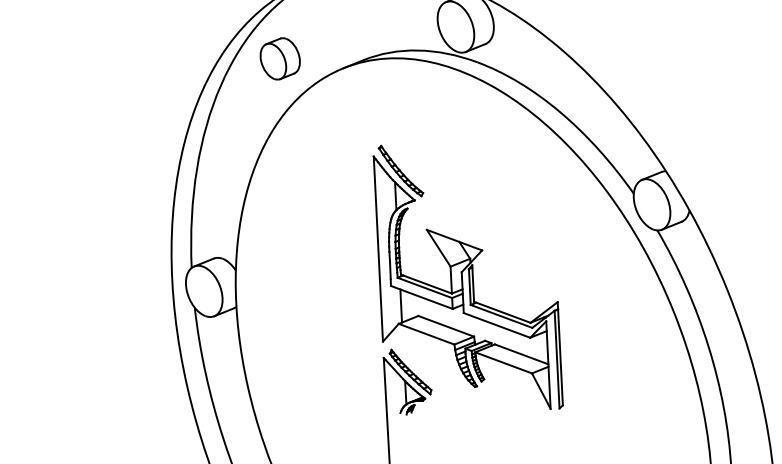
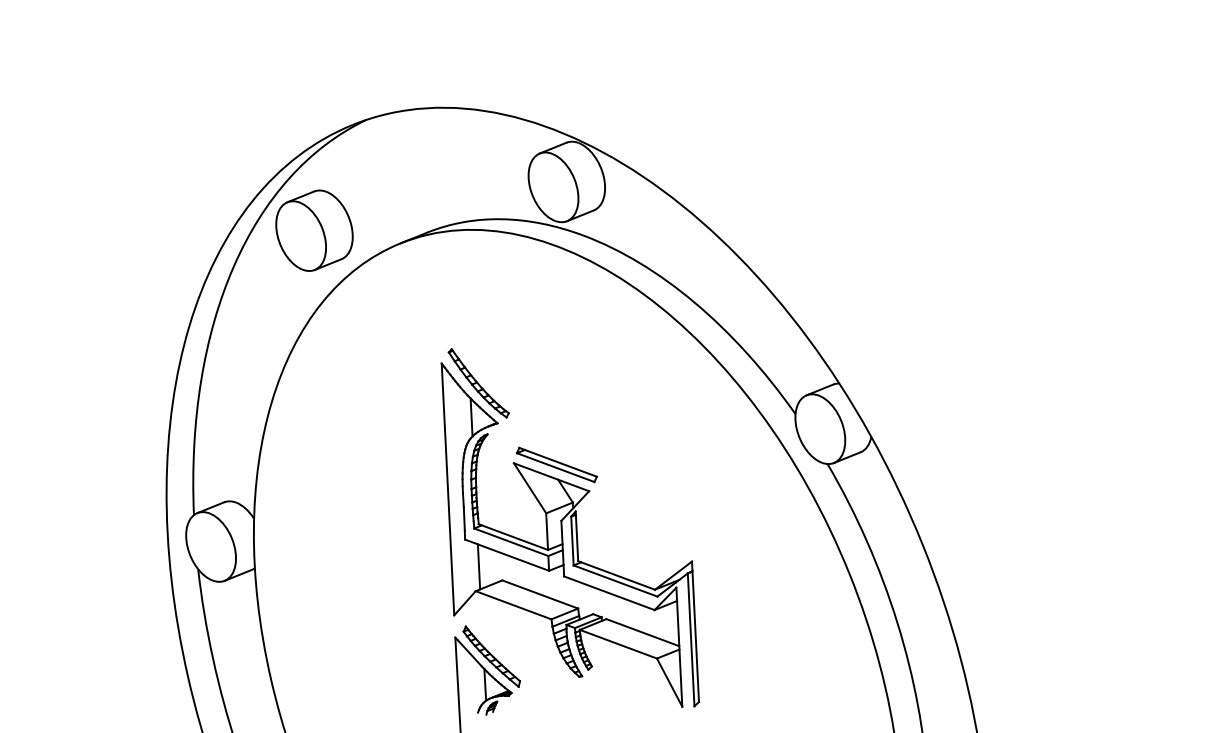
part: (280, 58) -> (314, 230), size x1.43
part: (458, 230) -> (556, 464), added

